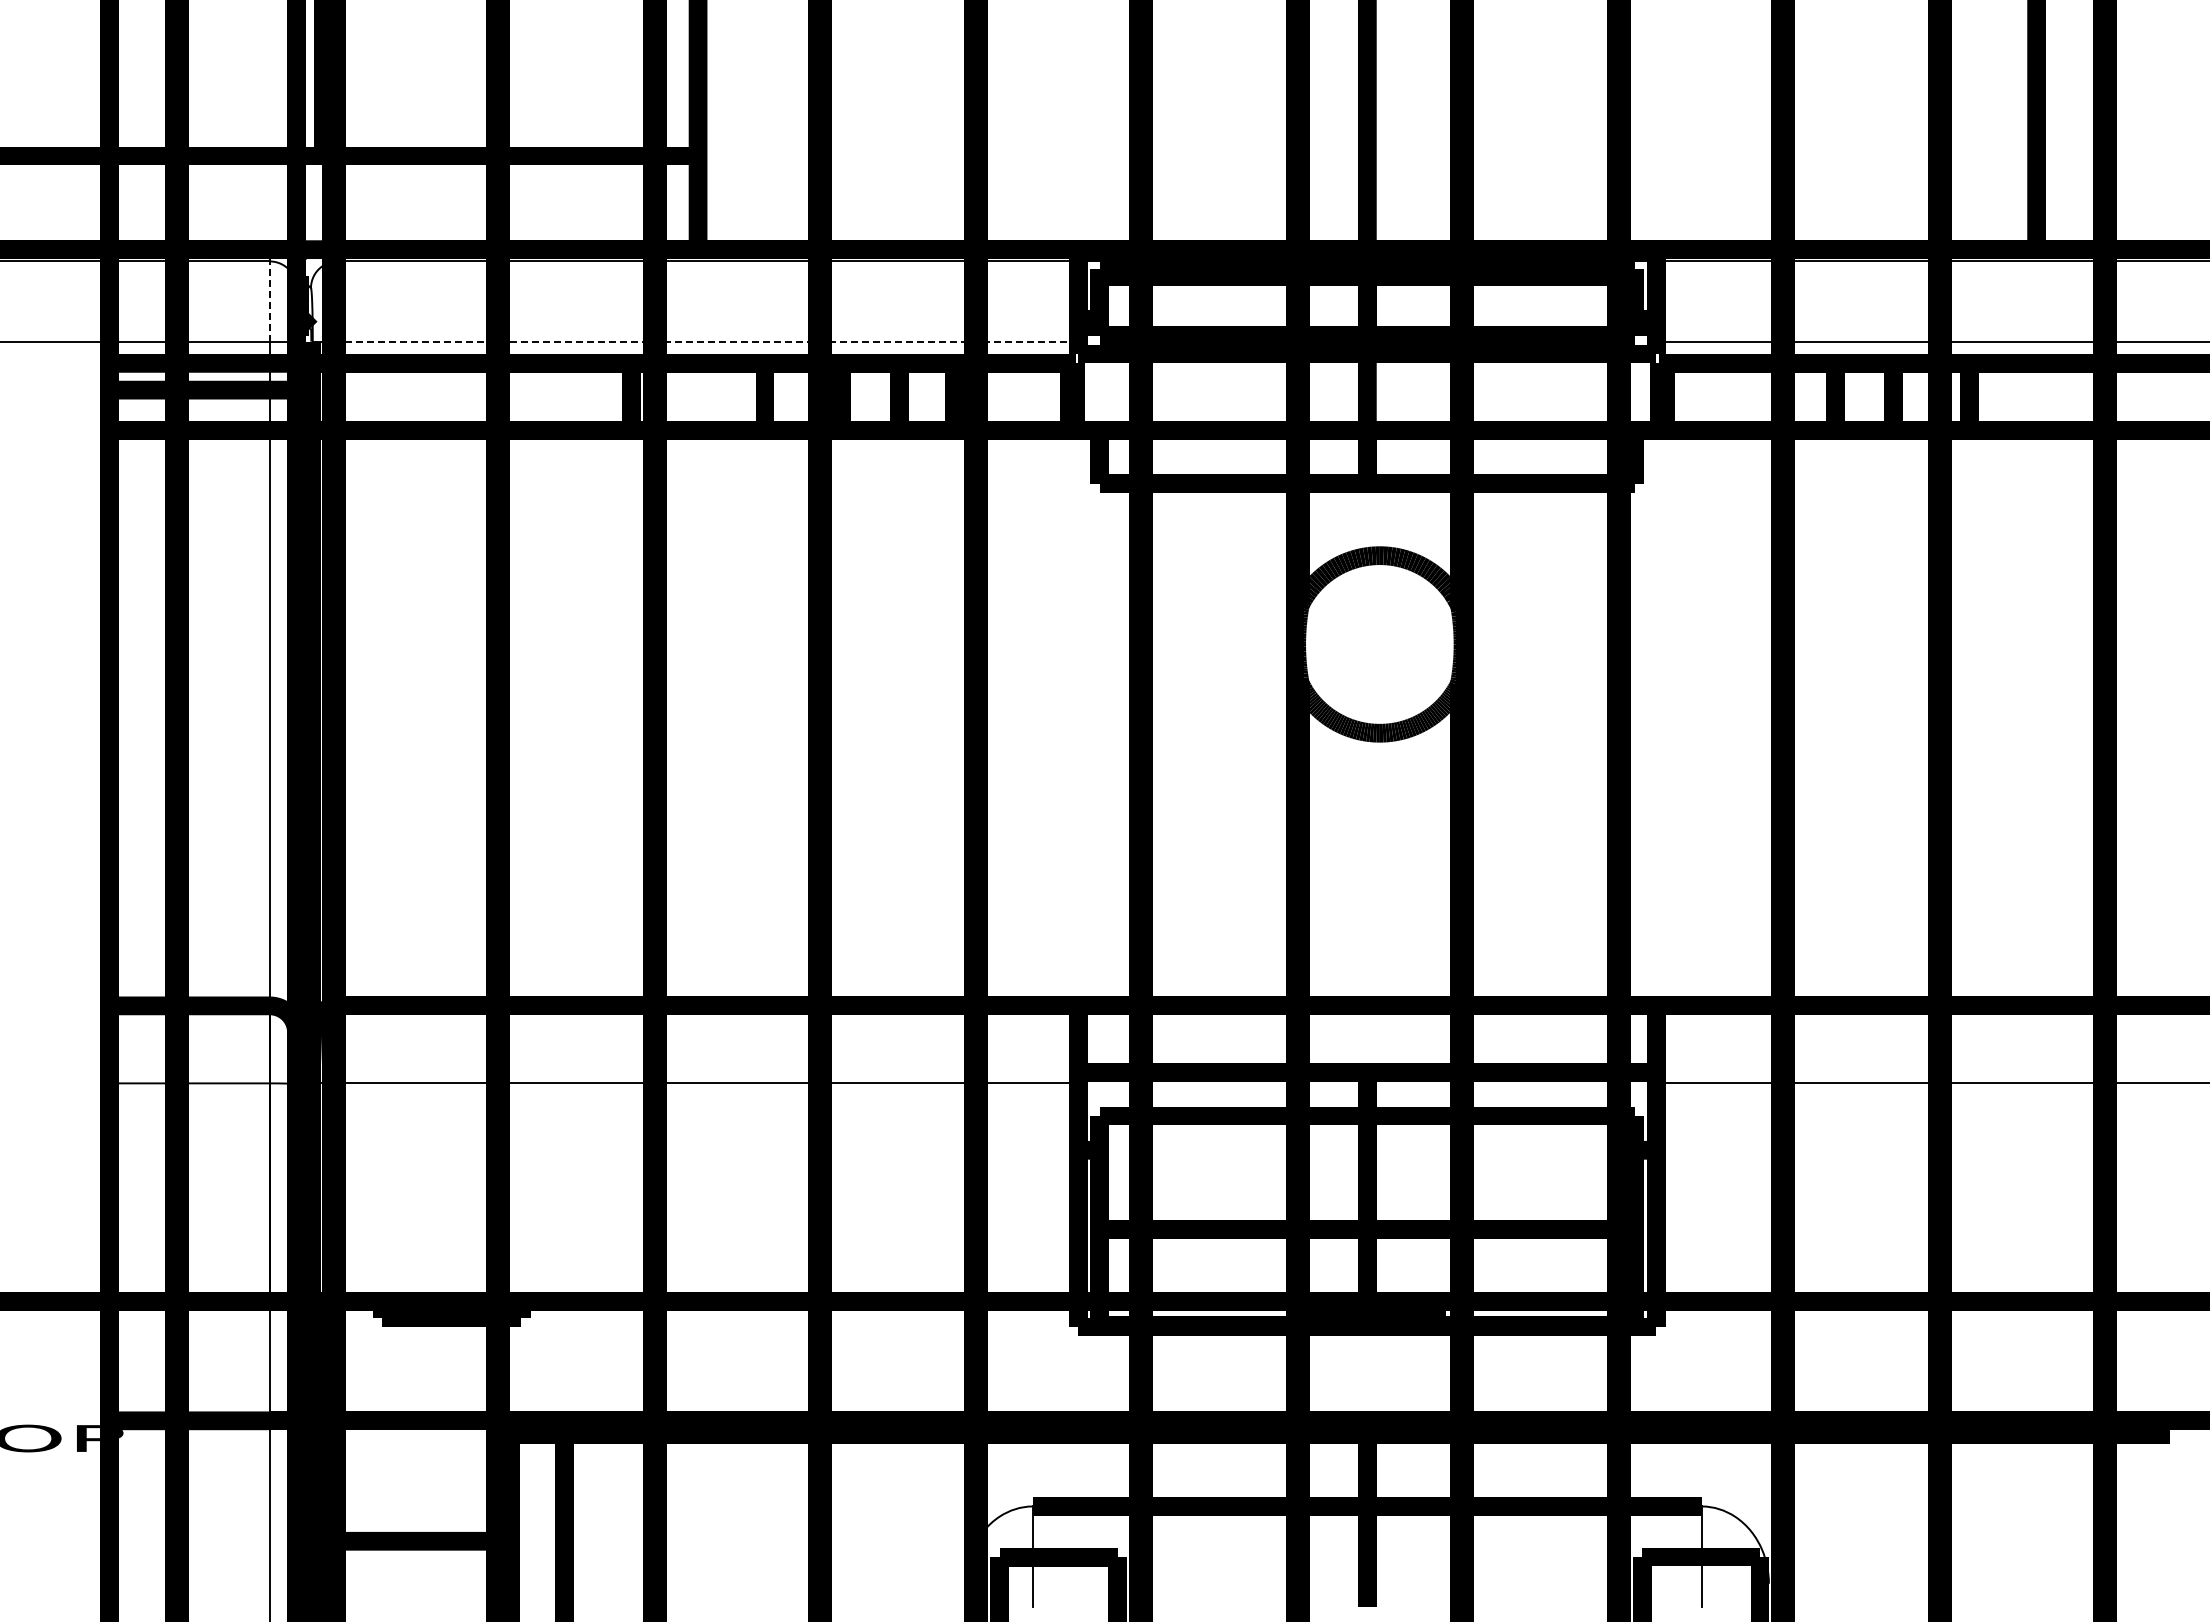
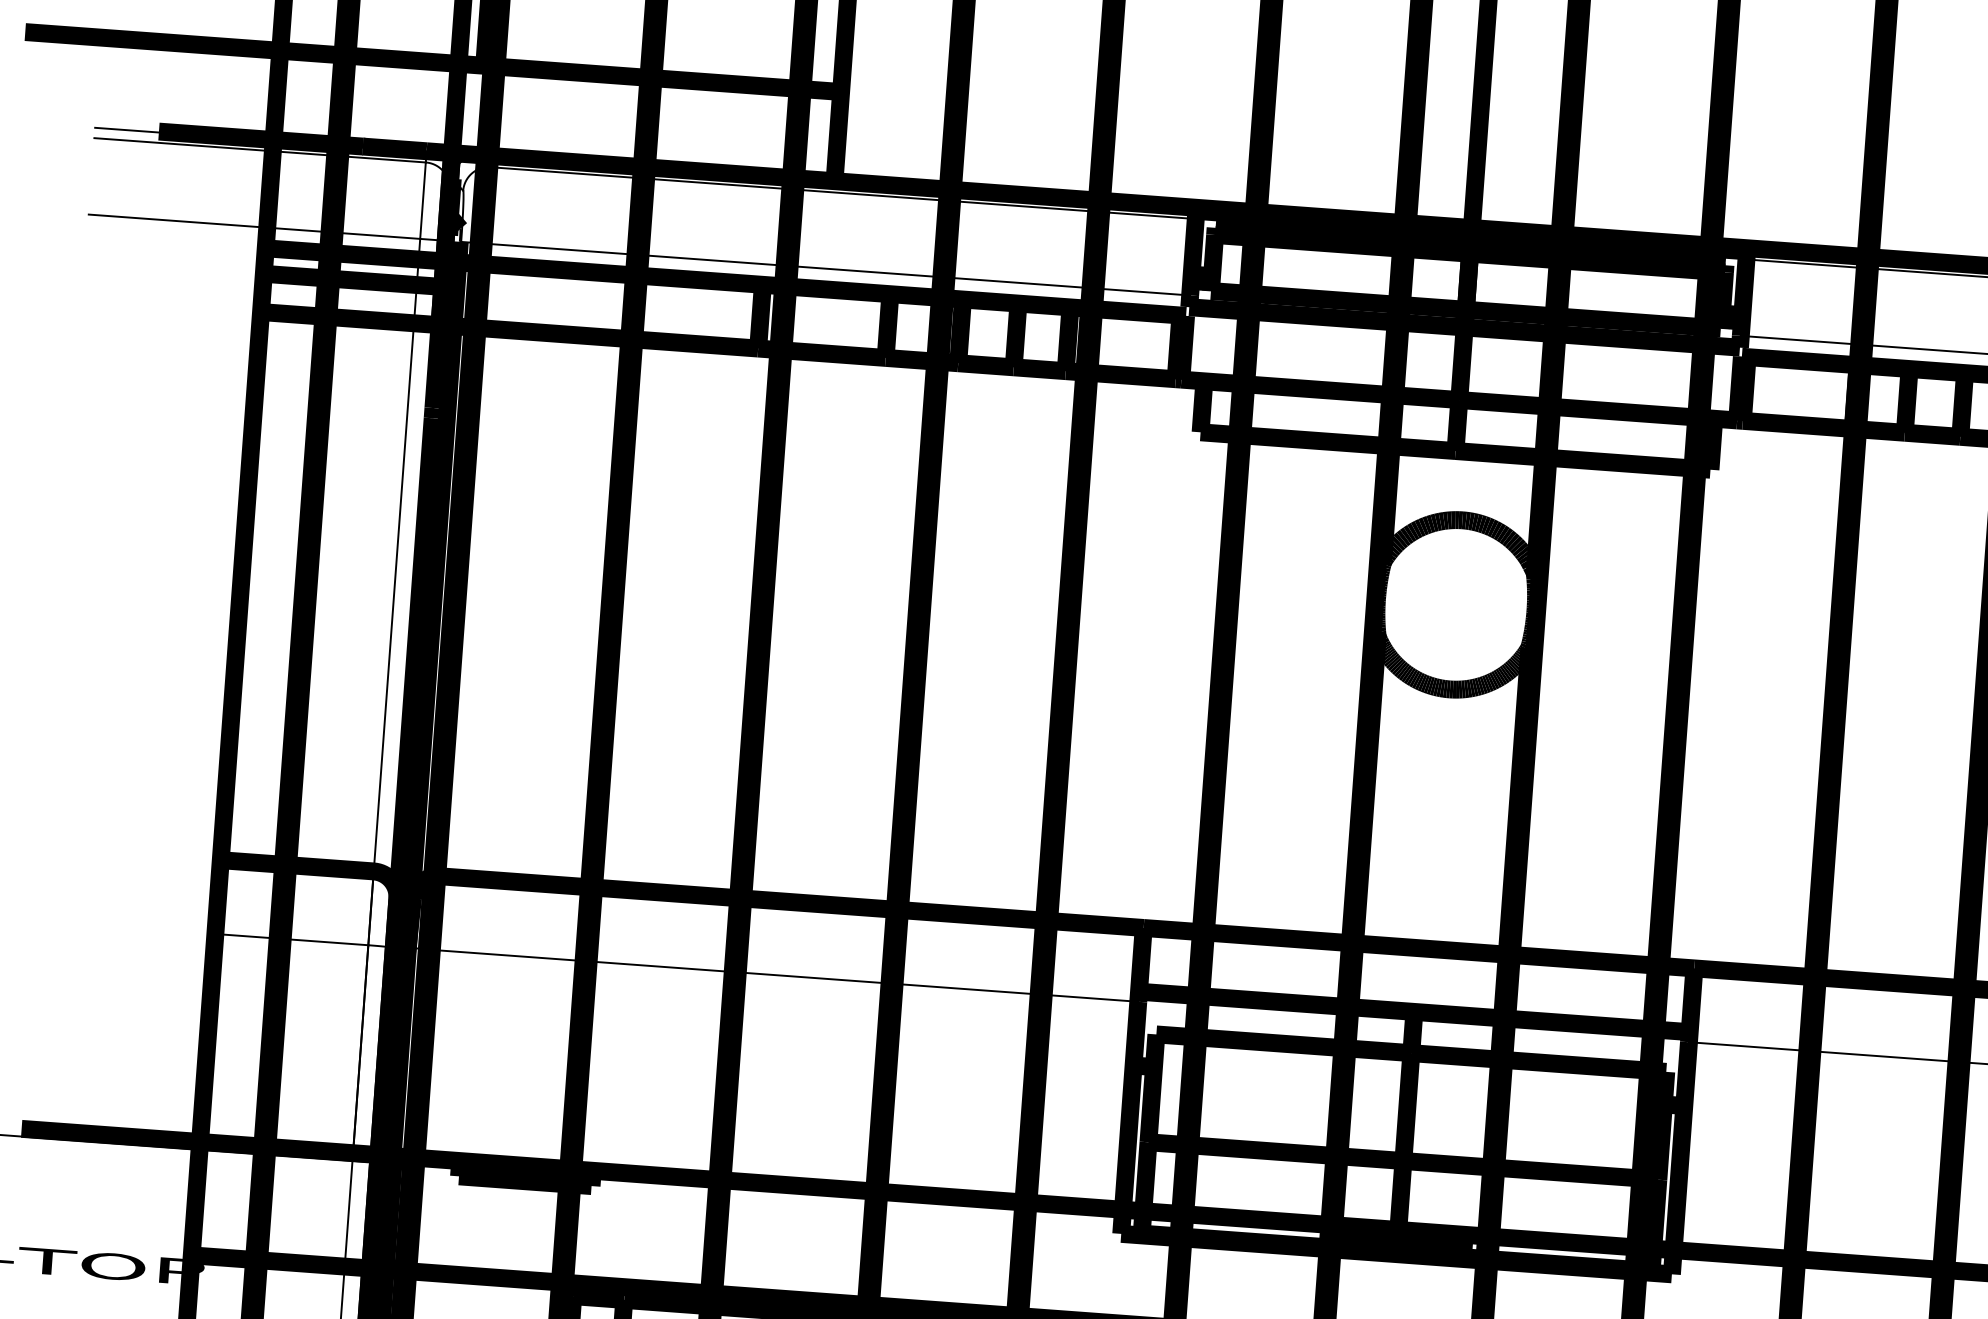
line: (269, 301) -> (422, 200), dashed -> solid
line: (708, 341) -> (838, 269), dashed -> solid

